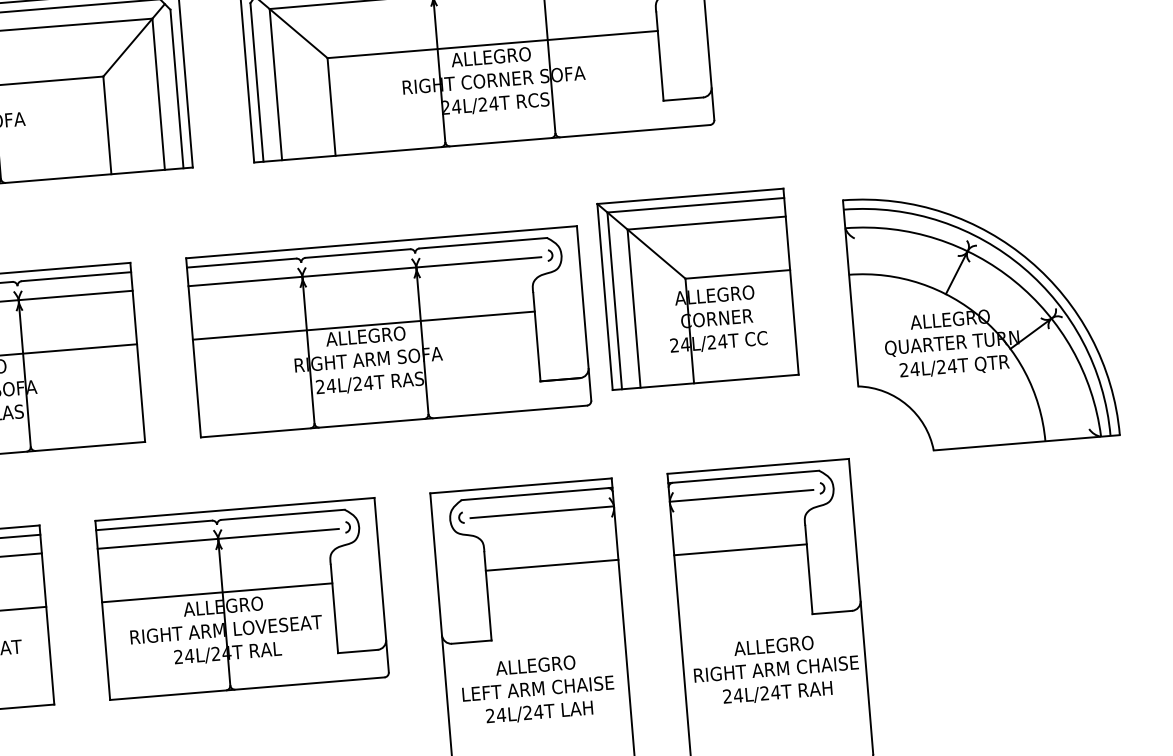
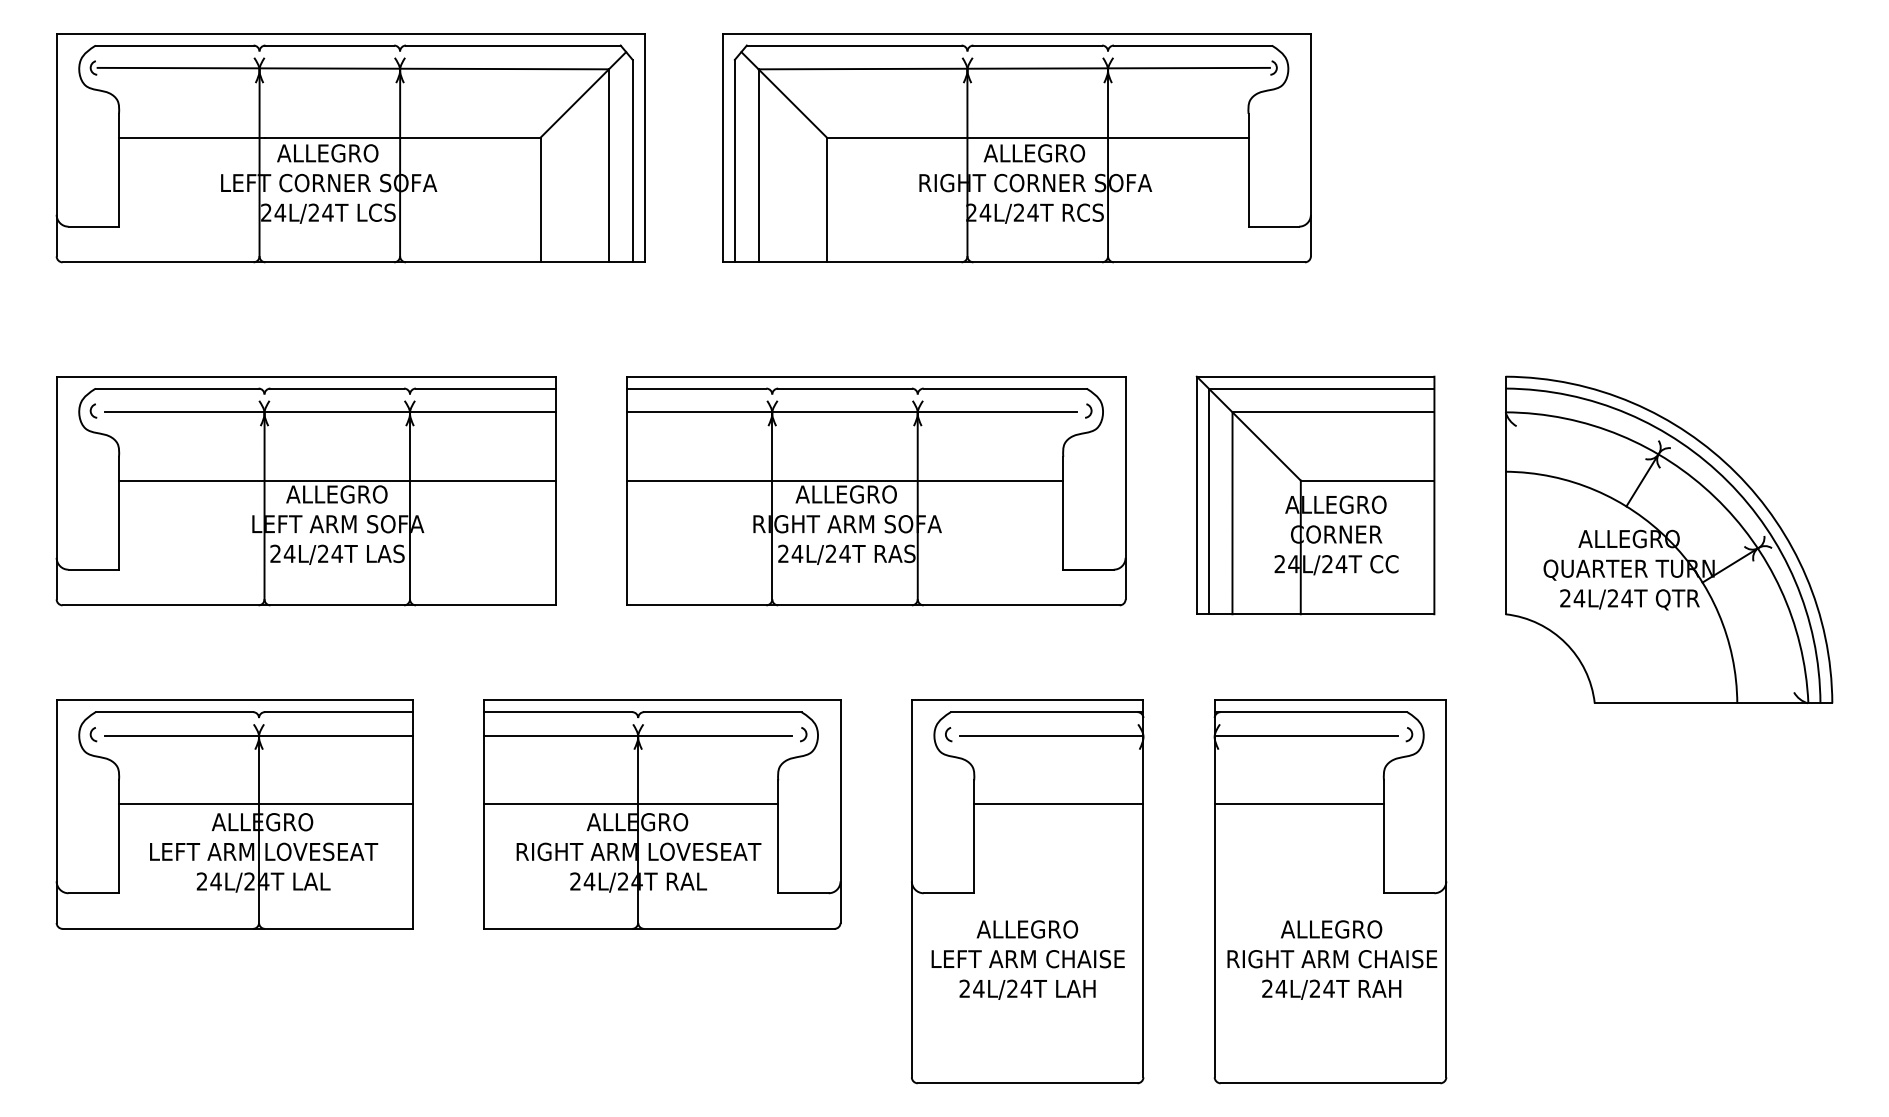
part: (697, 289) -> (1315, 495), moved
part: (981, 317) -> (1669, 539), moved

